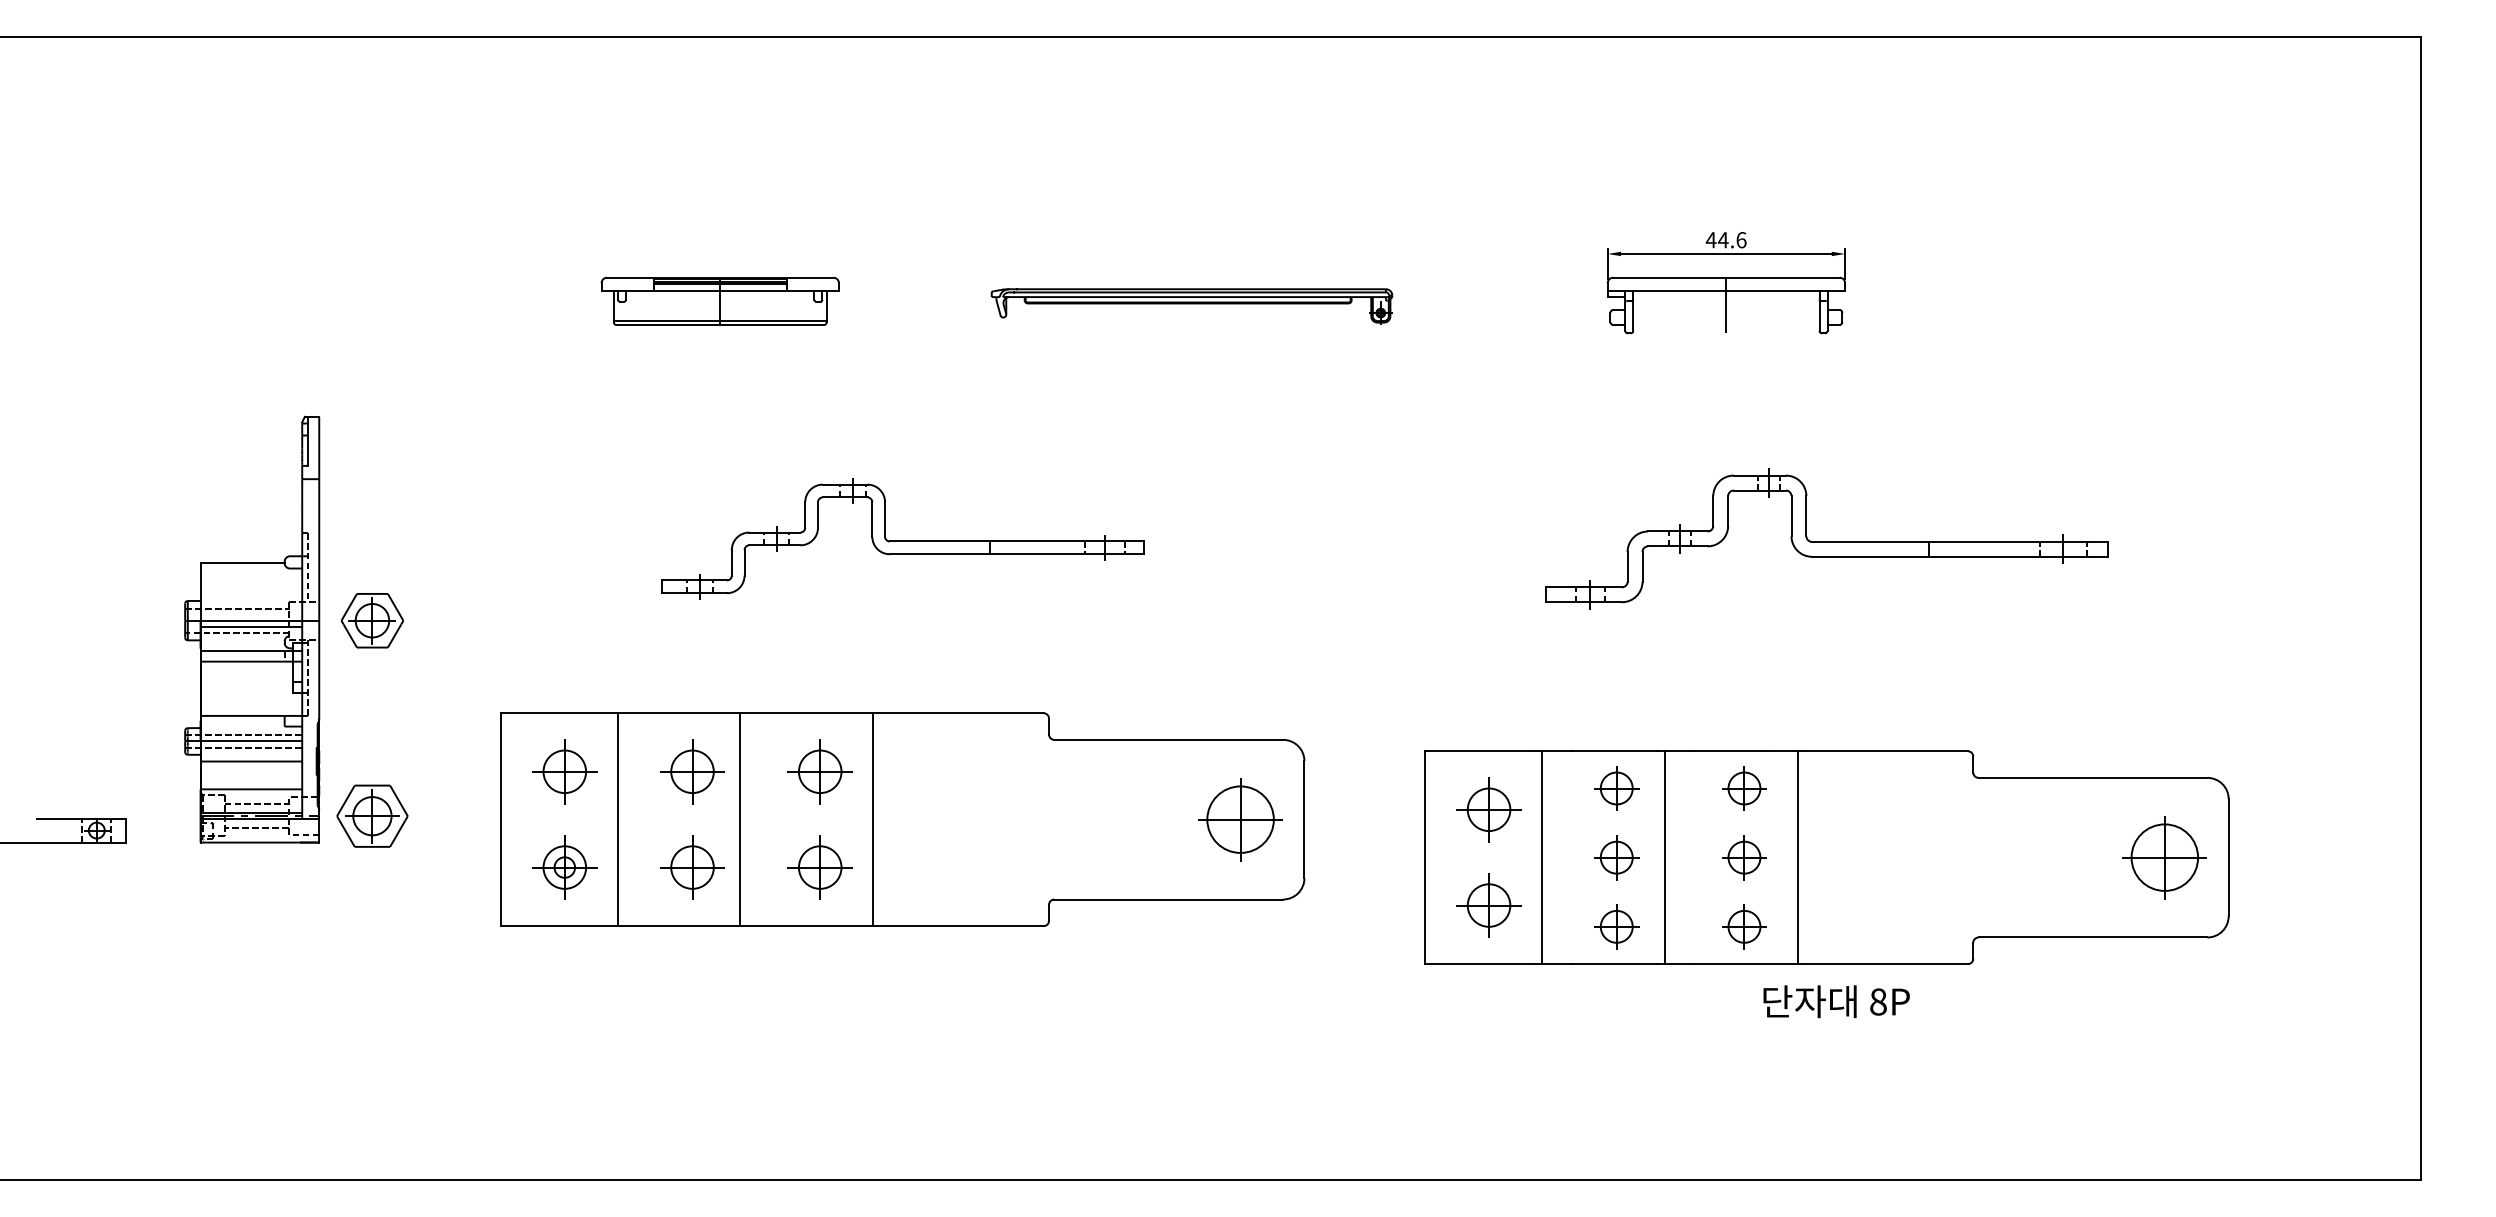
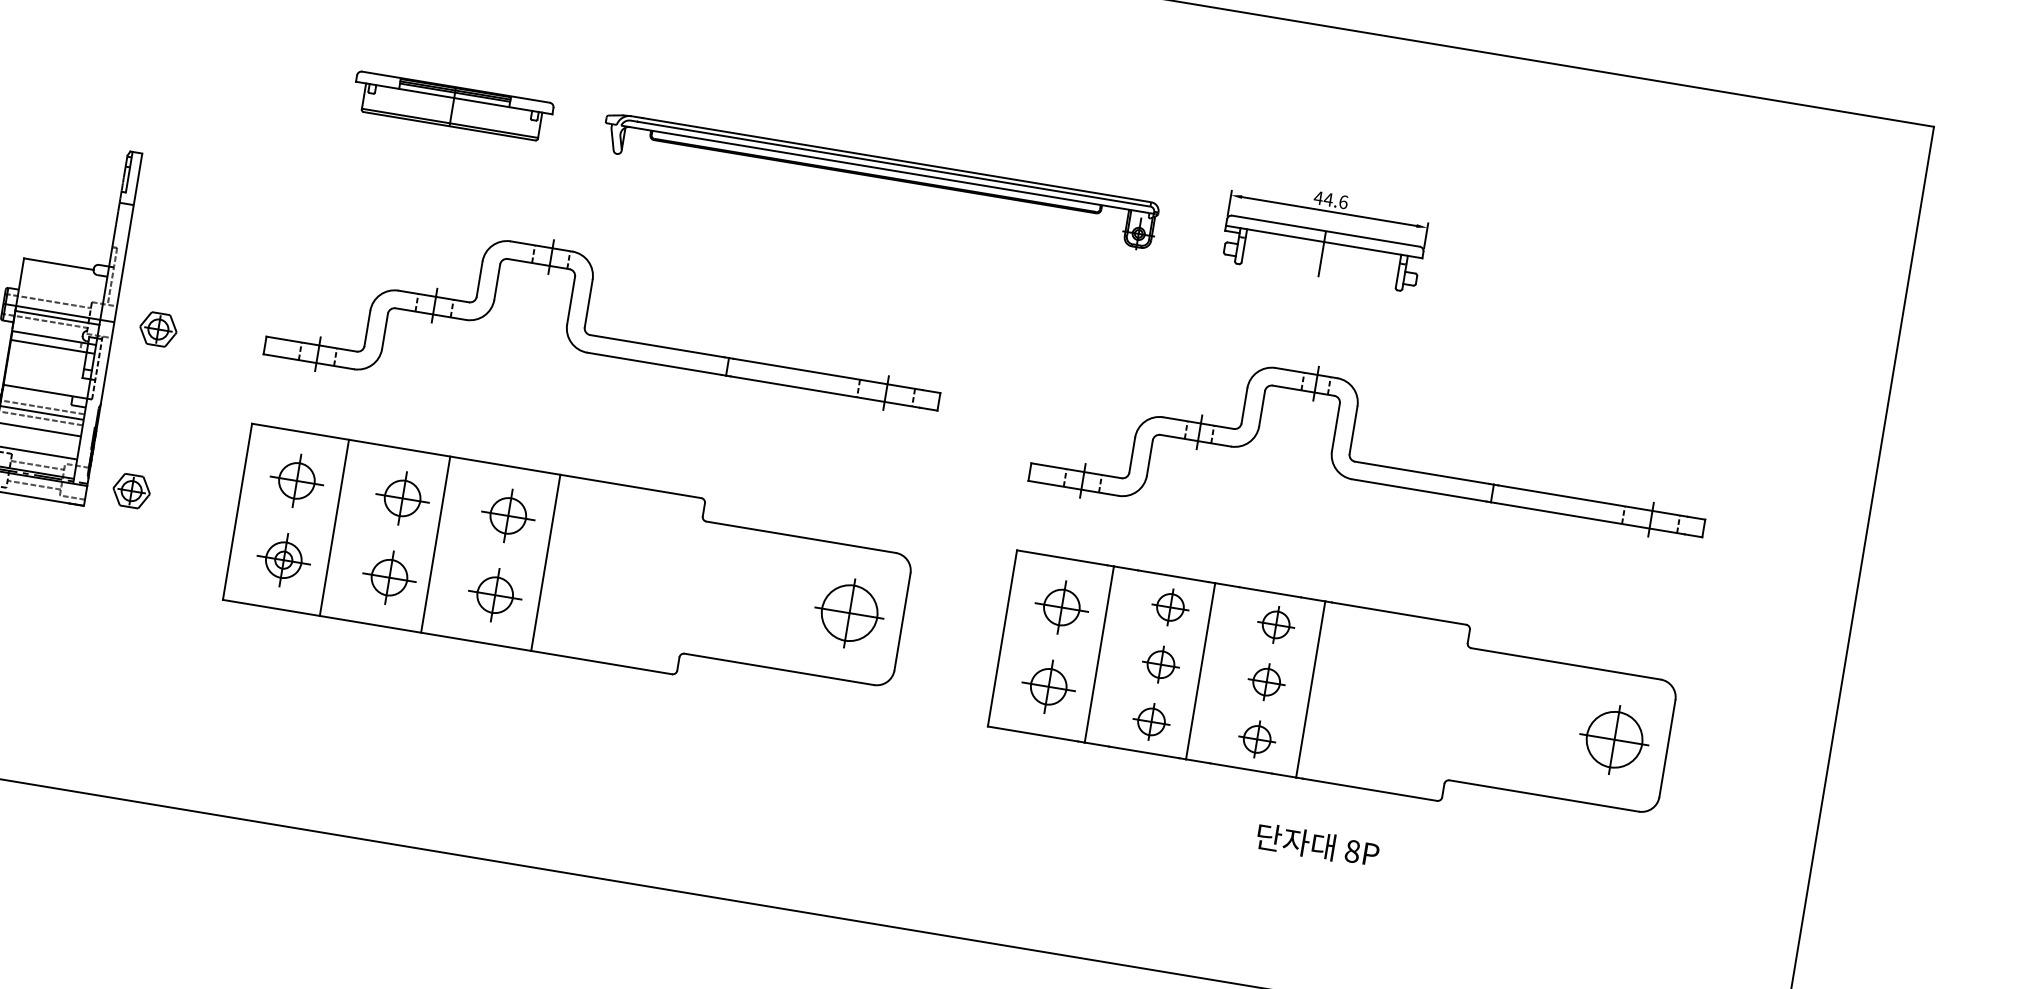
part: (719, 300) -> (452, 105), moved
part: (1191, 306) -> (879, 181), size x1.67
part: (902, 538) -> (608, 334), size x1.67
part: (1826, 538) -> (1373, 460), size x1.43
part: (372, 620) -> (158, 329), size x0.71
part: (372, 815) -> (131, 490), size x0.62
part: (1826, 857) -> (1334, 693), moved

